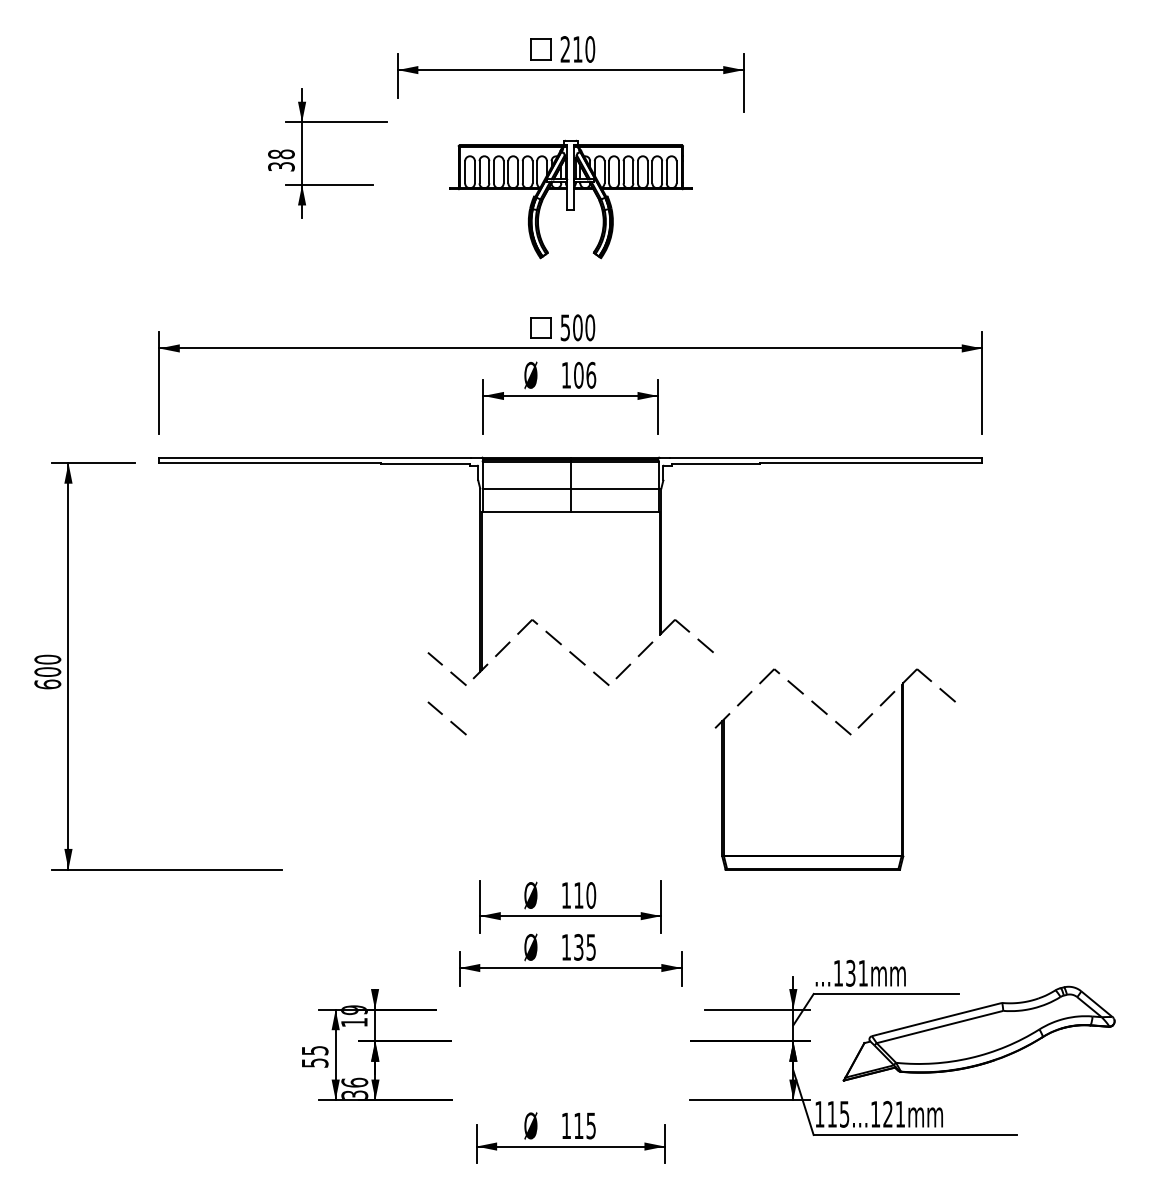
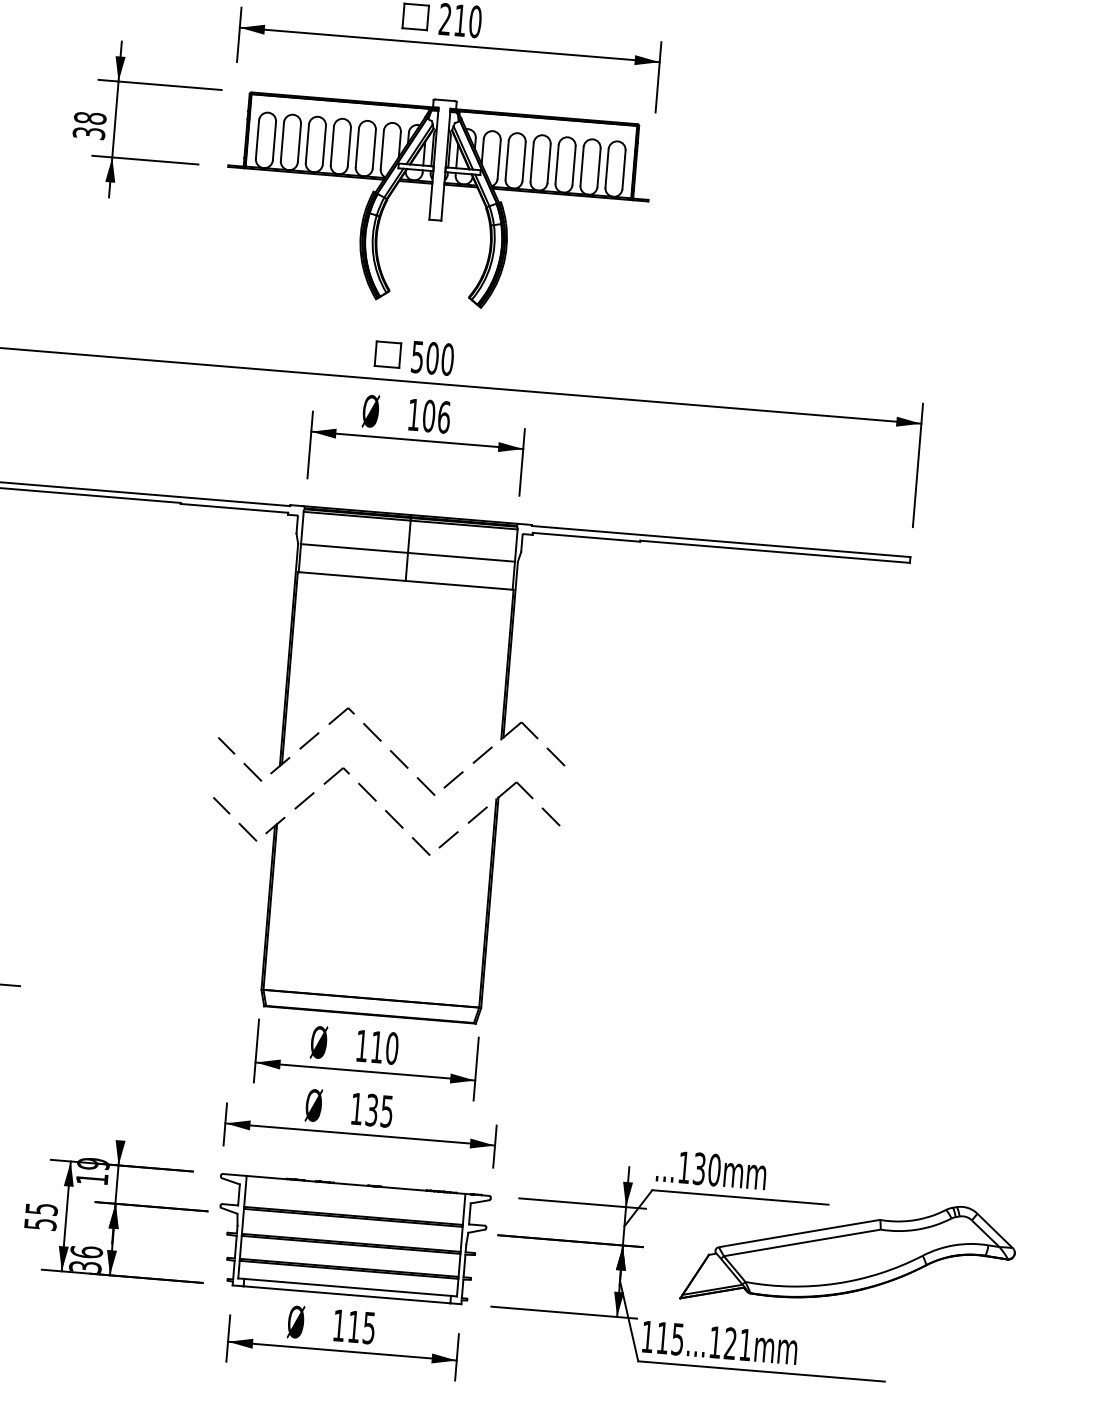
part: (570, 199) -> (436, 201), size x1.43
part: (850, 735) -> (429, 856), moved
text: (863, 972) -> (714, 1169), ...131mm -> ...130mm
part: (570, 1054) -> (351, 1239), added

